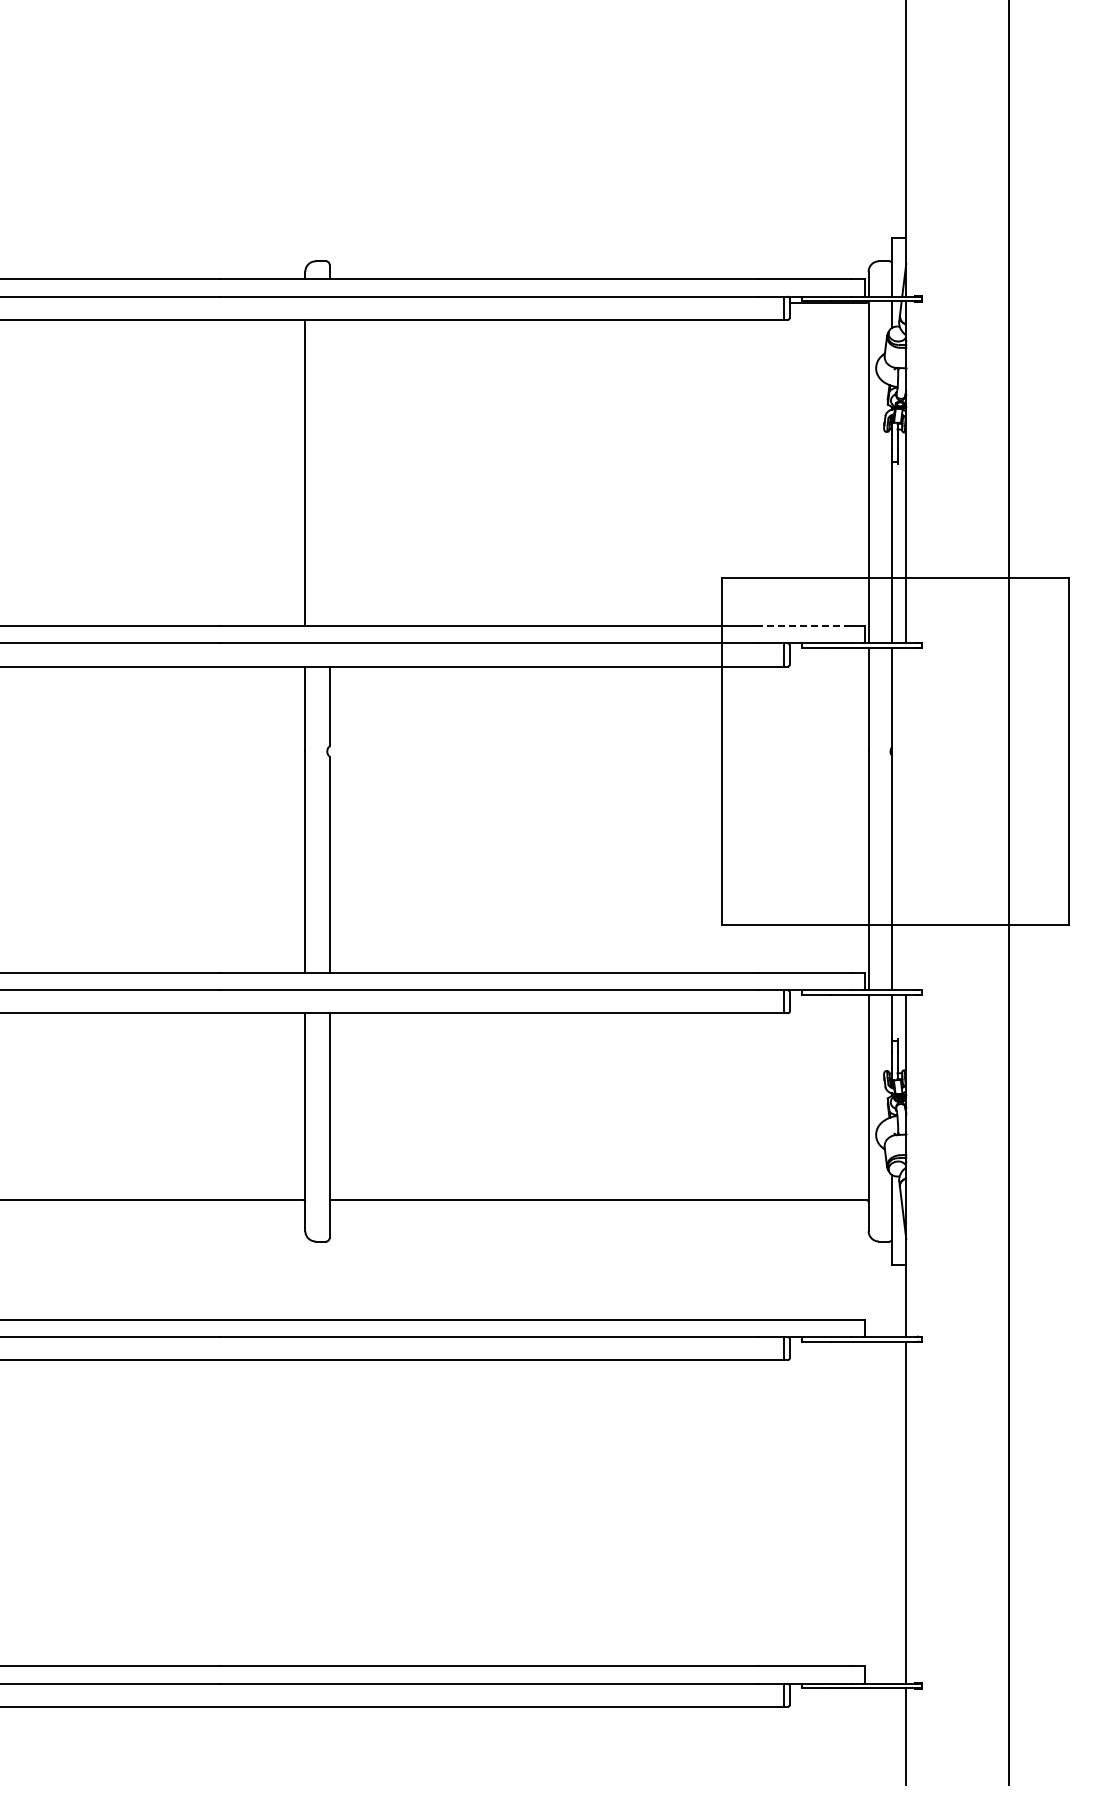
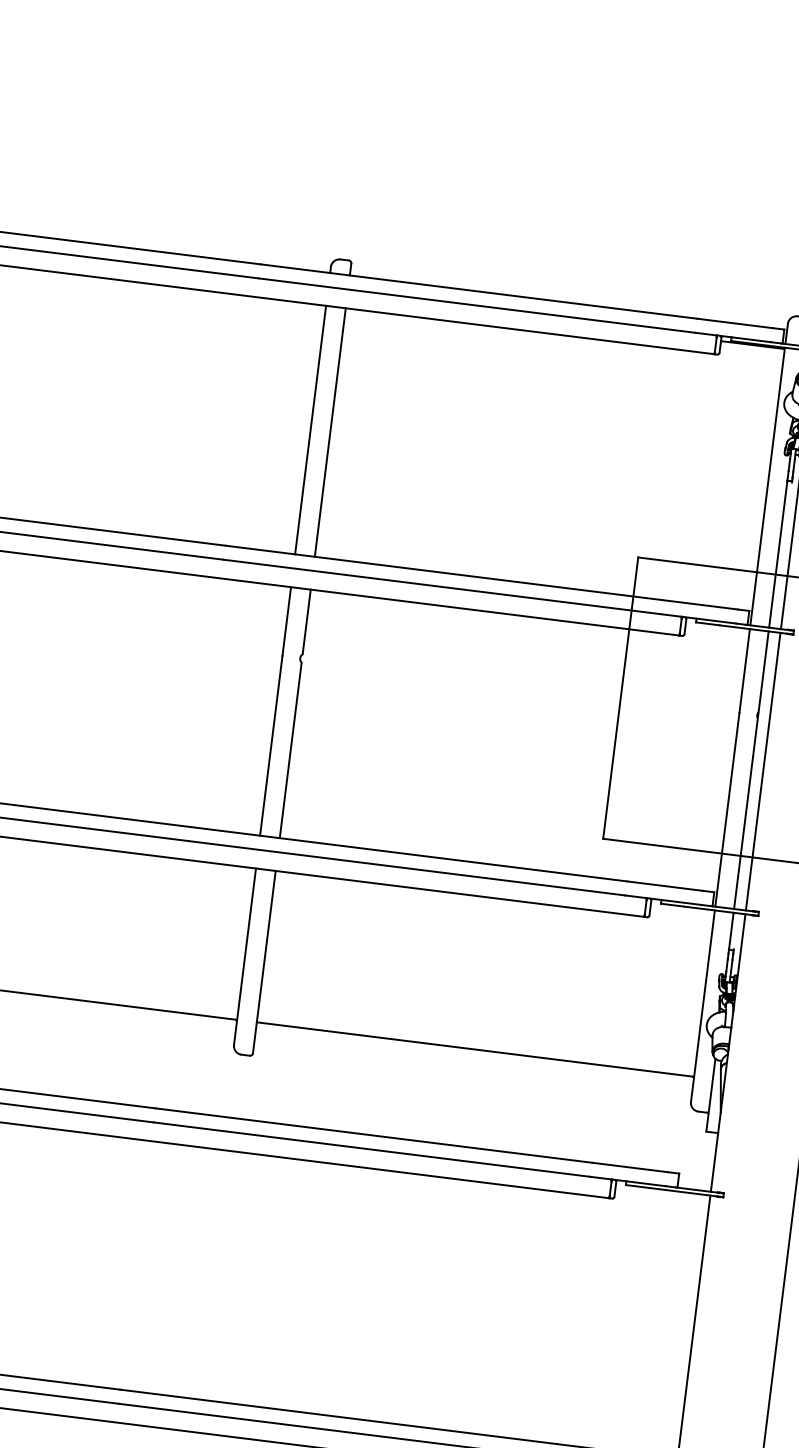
line: (329, 472) -> (330, 432), added
line: (804, 626) -> (700, 605), dashed -> solid
line: (906, 819) -> (763, 771), added

